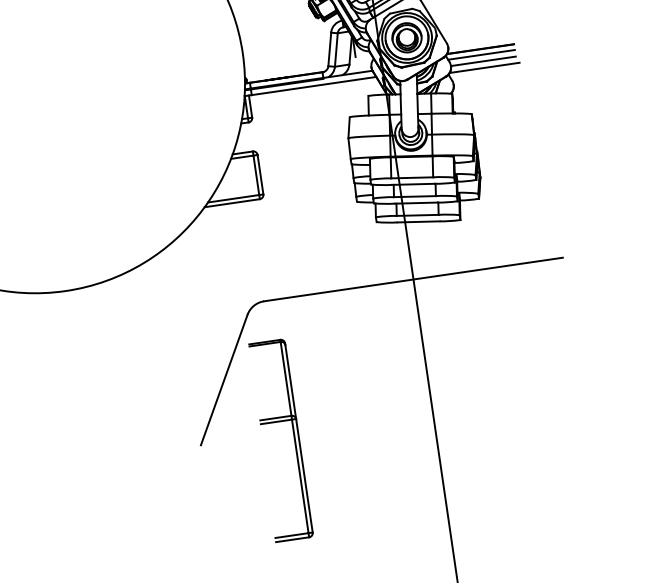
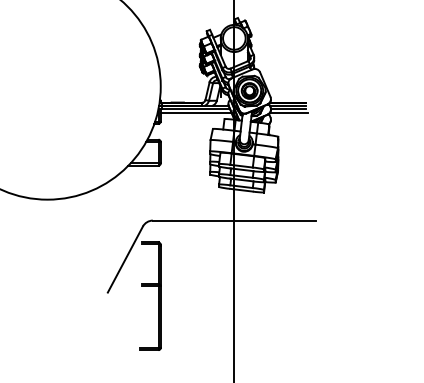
line: (313, 93) -> (195, 113), added

